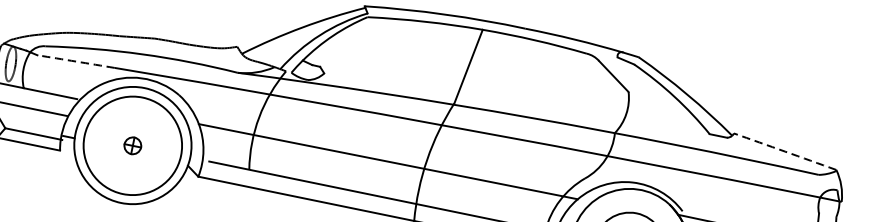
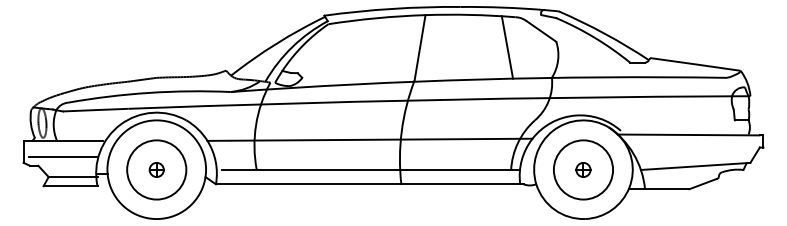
arc: (75, 61) -> (95, 110), dashed -> solid
line: (570, 87) -> (507, 47), added
circle: (132, 145) -> (156, 169), size x0.71
arc: (785, 151) -> (695, 64), dashed -> solid

